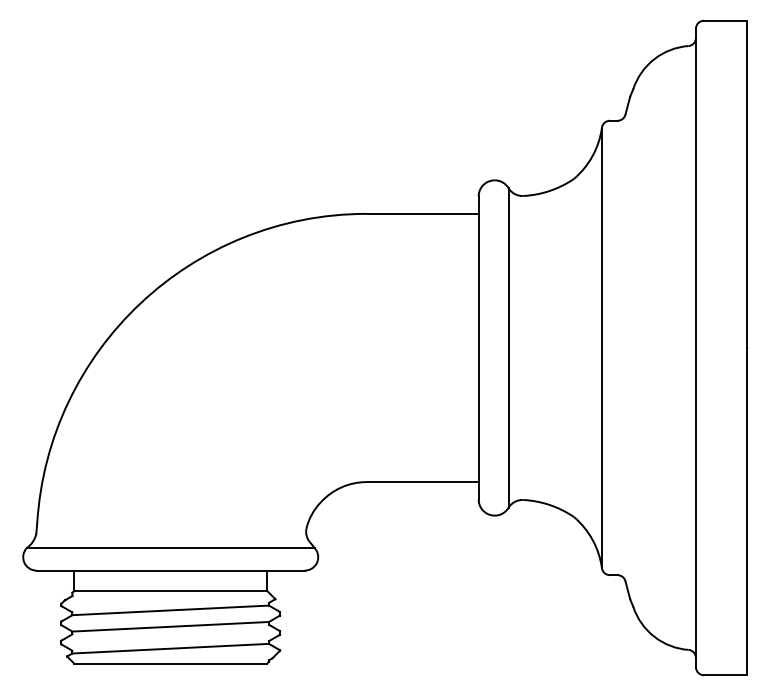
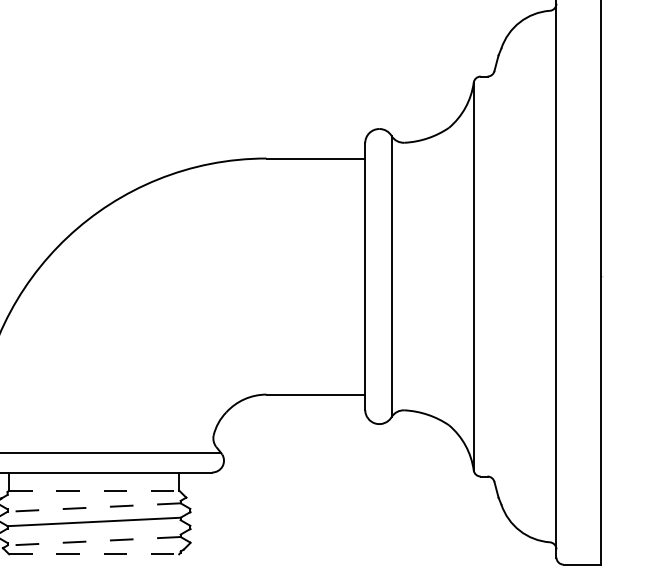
line: (170, 591) -> (93, 490), solid -> dashed
line: (170, 610) -> (93, 507), solid -> dashed
line: (170, 648) -> (93, 541), solid -> dashed
line: (170, 663) -> (93, 554), solid -> dashed

